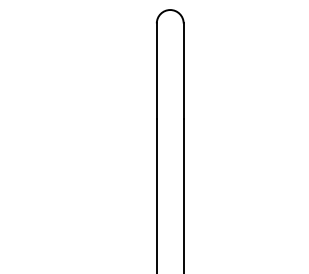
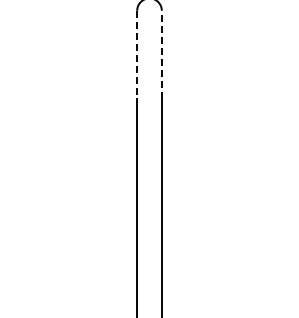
line: (157, 71) -> (137, 54), solid -> dashed
line: (183, 71) -> (161, 54), solid -> dashed

